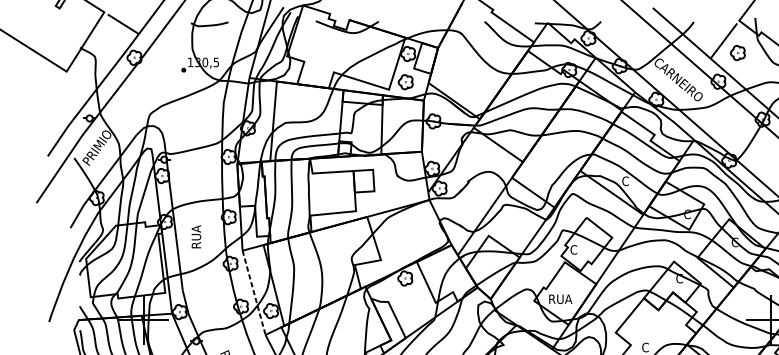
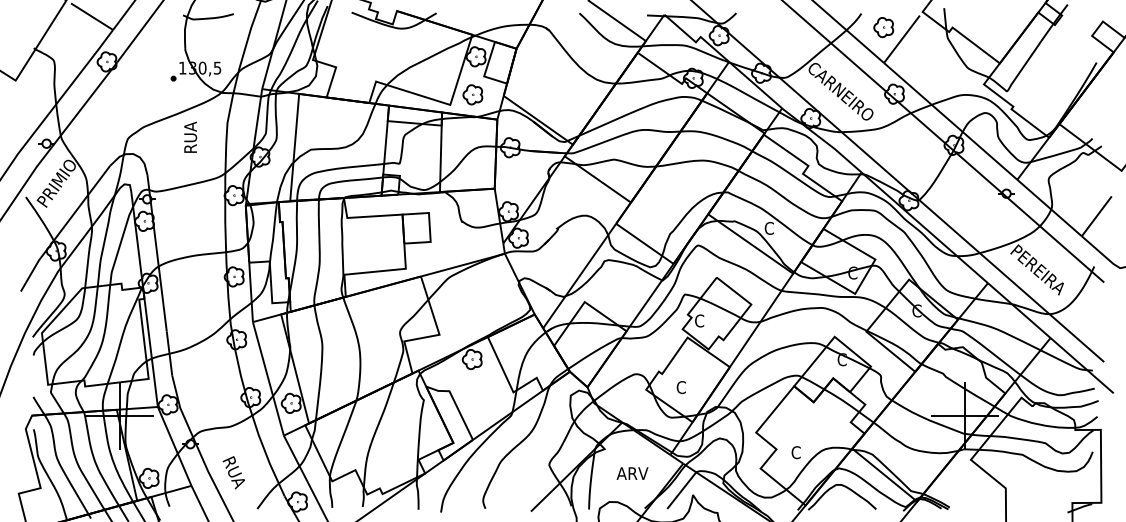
part: (737, 53) -> (883, 27), moved
text: (196, 236) -> (190, 136), moved
line: (254, 292) -> (268, 378), dashed -> solid
text: (560, 299) -> (681, 387), RUA -> C

